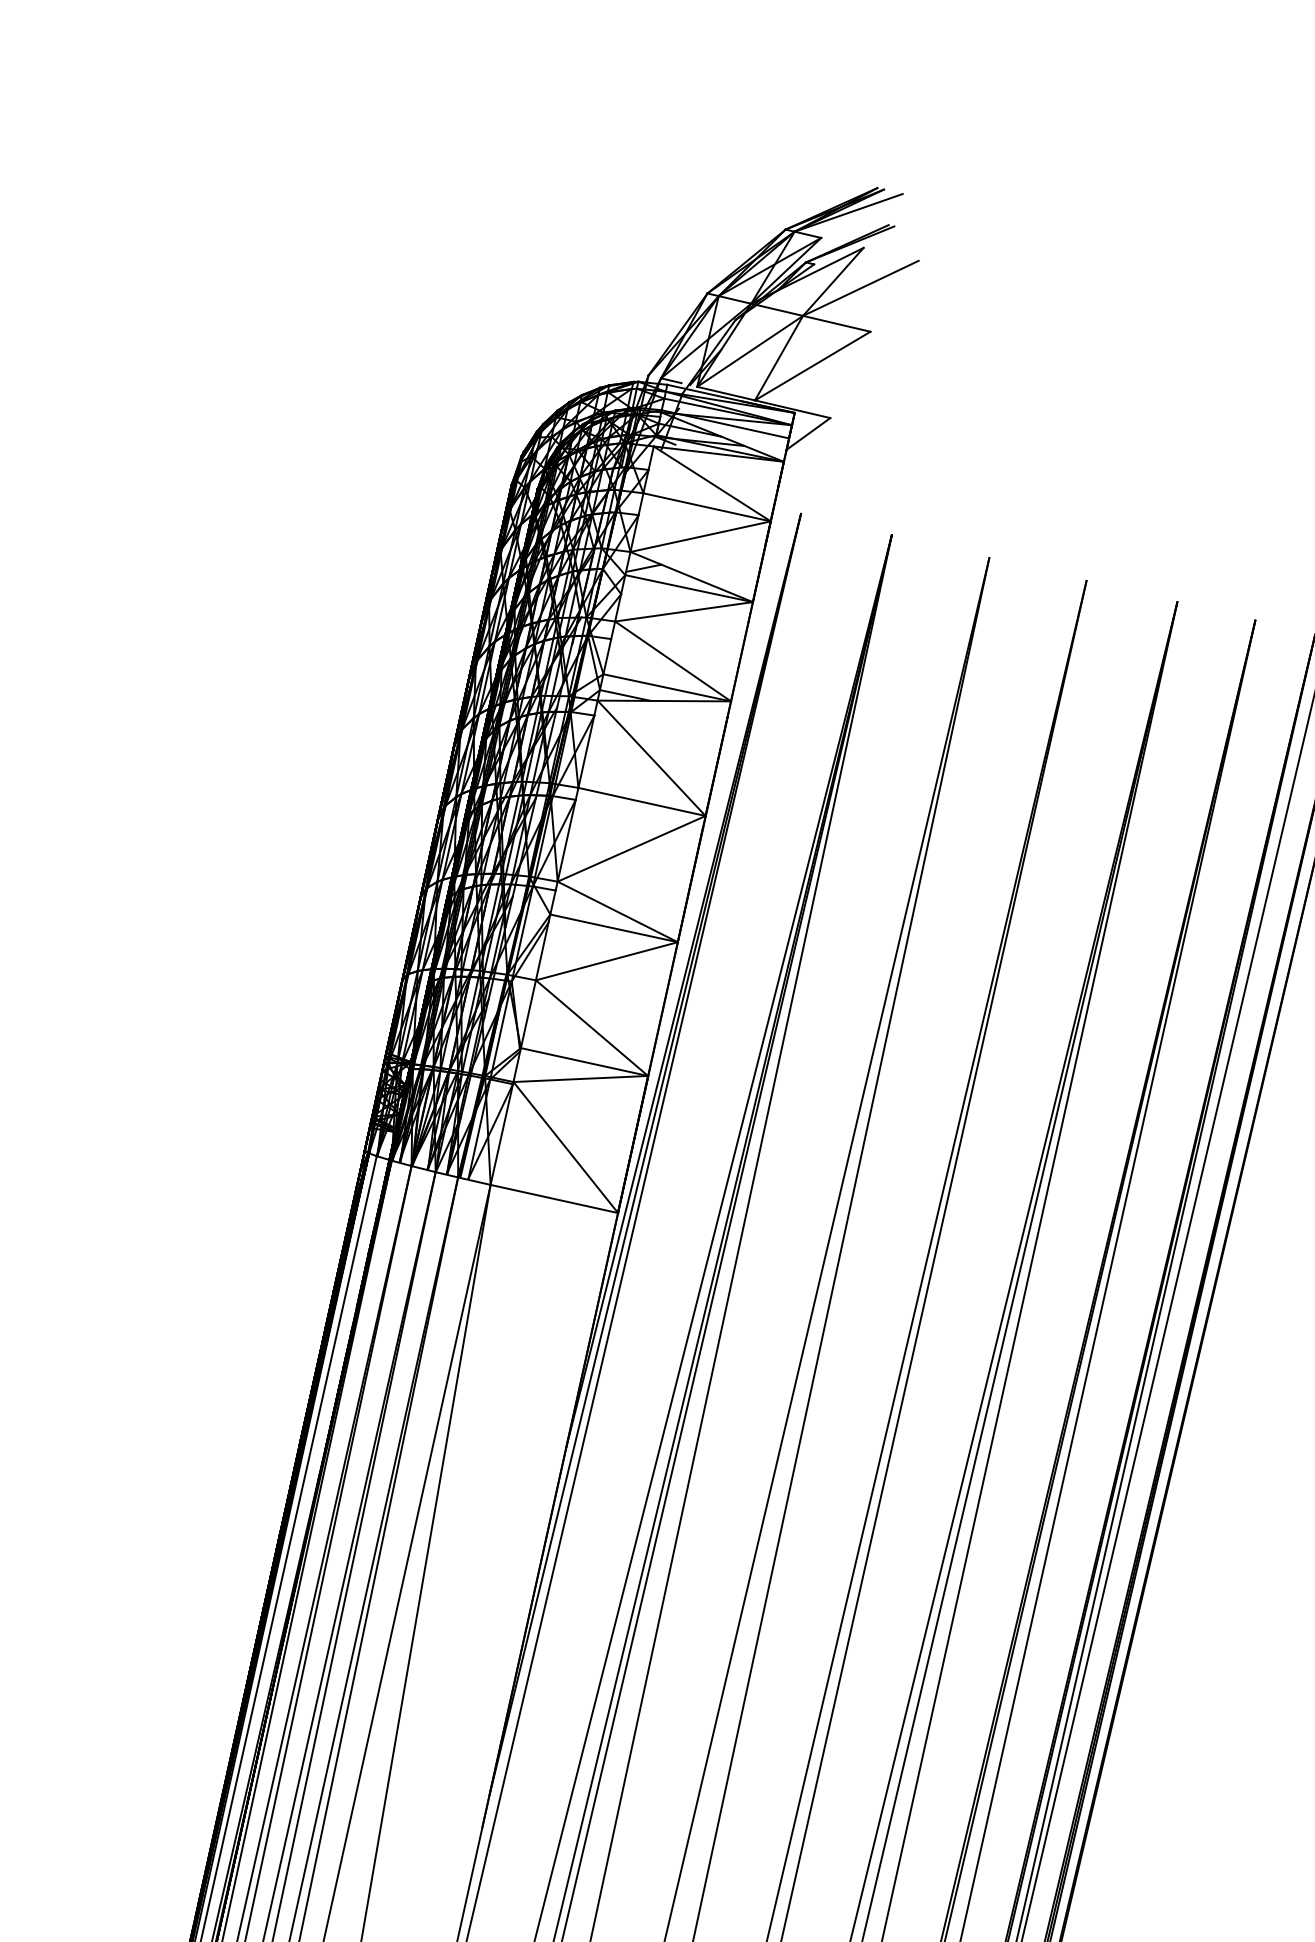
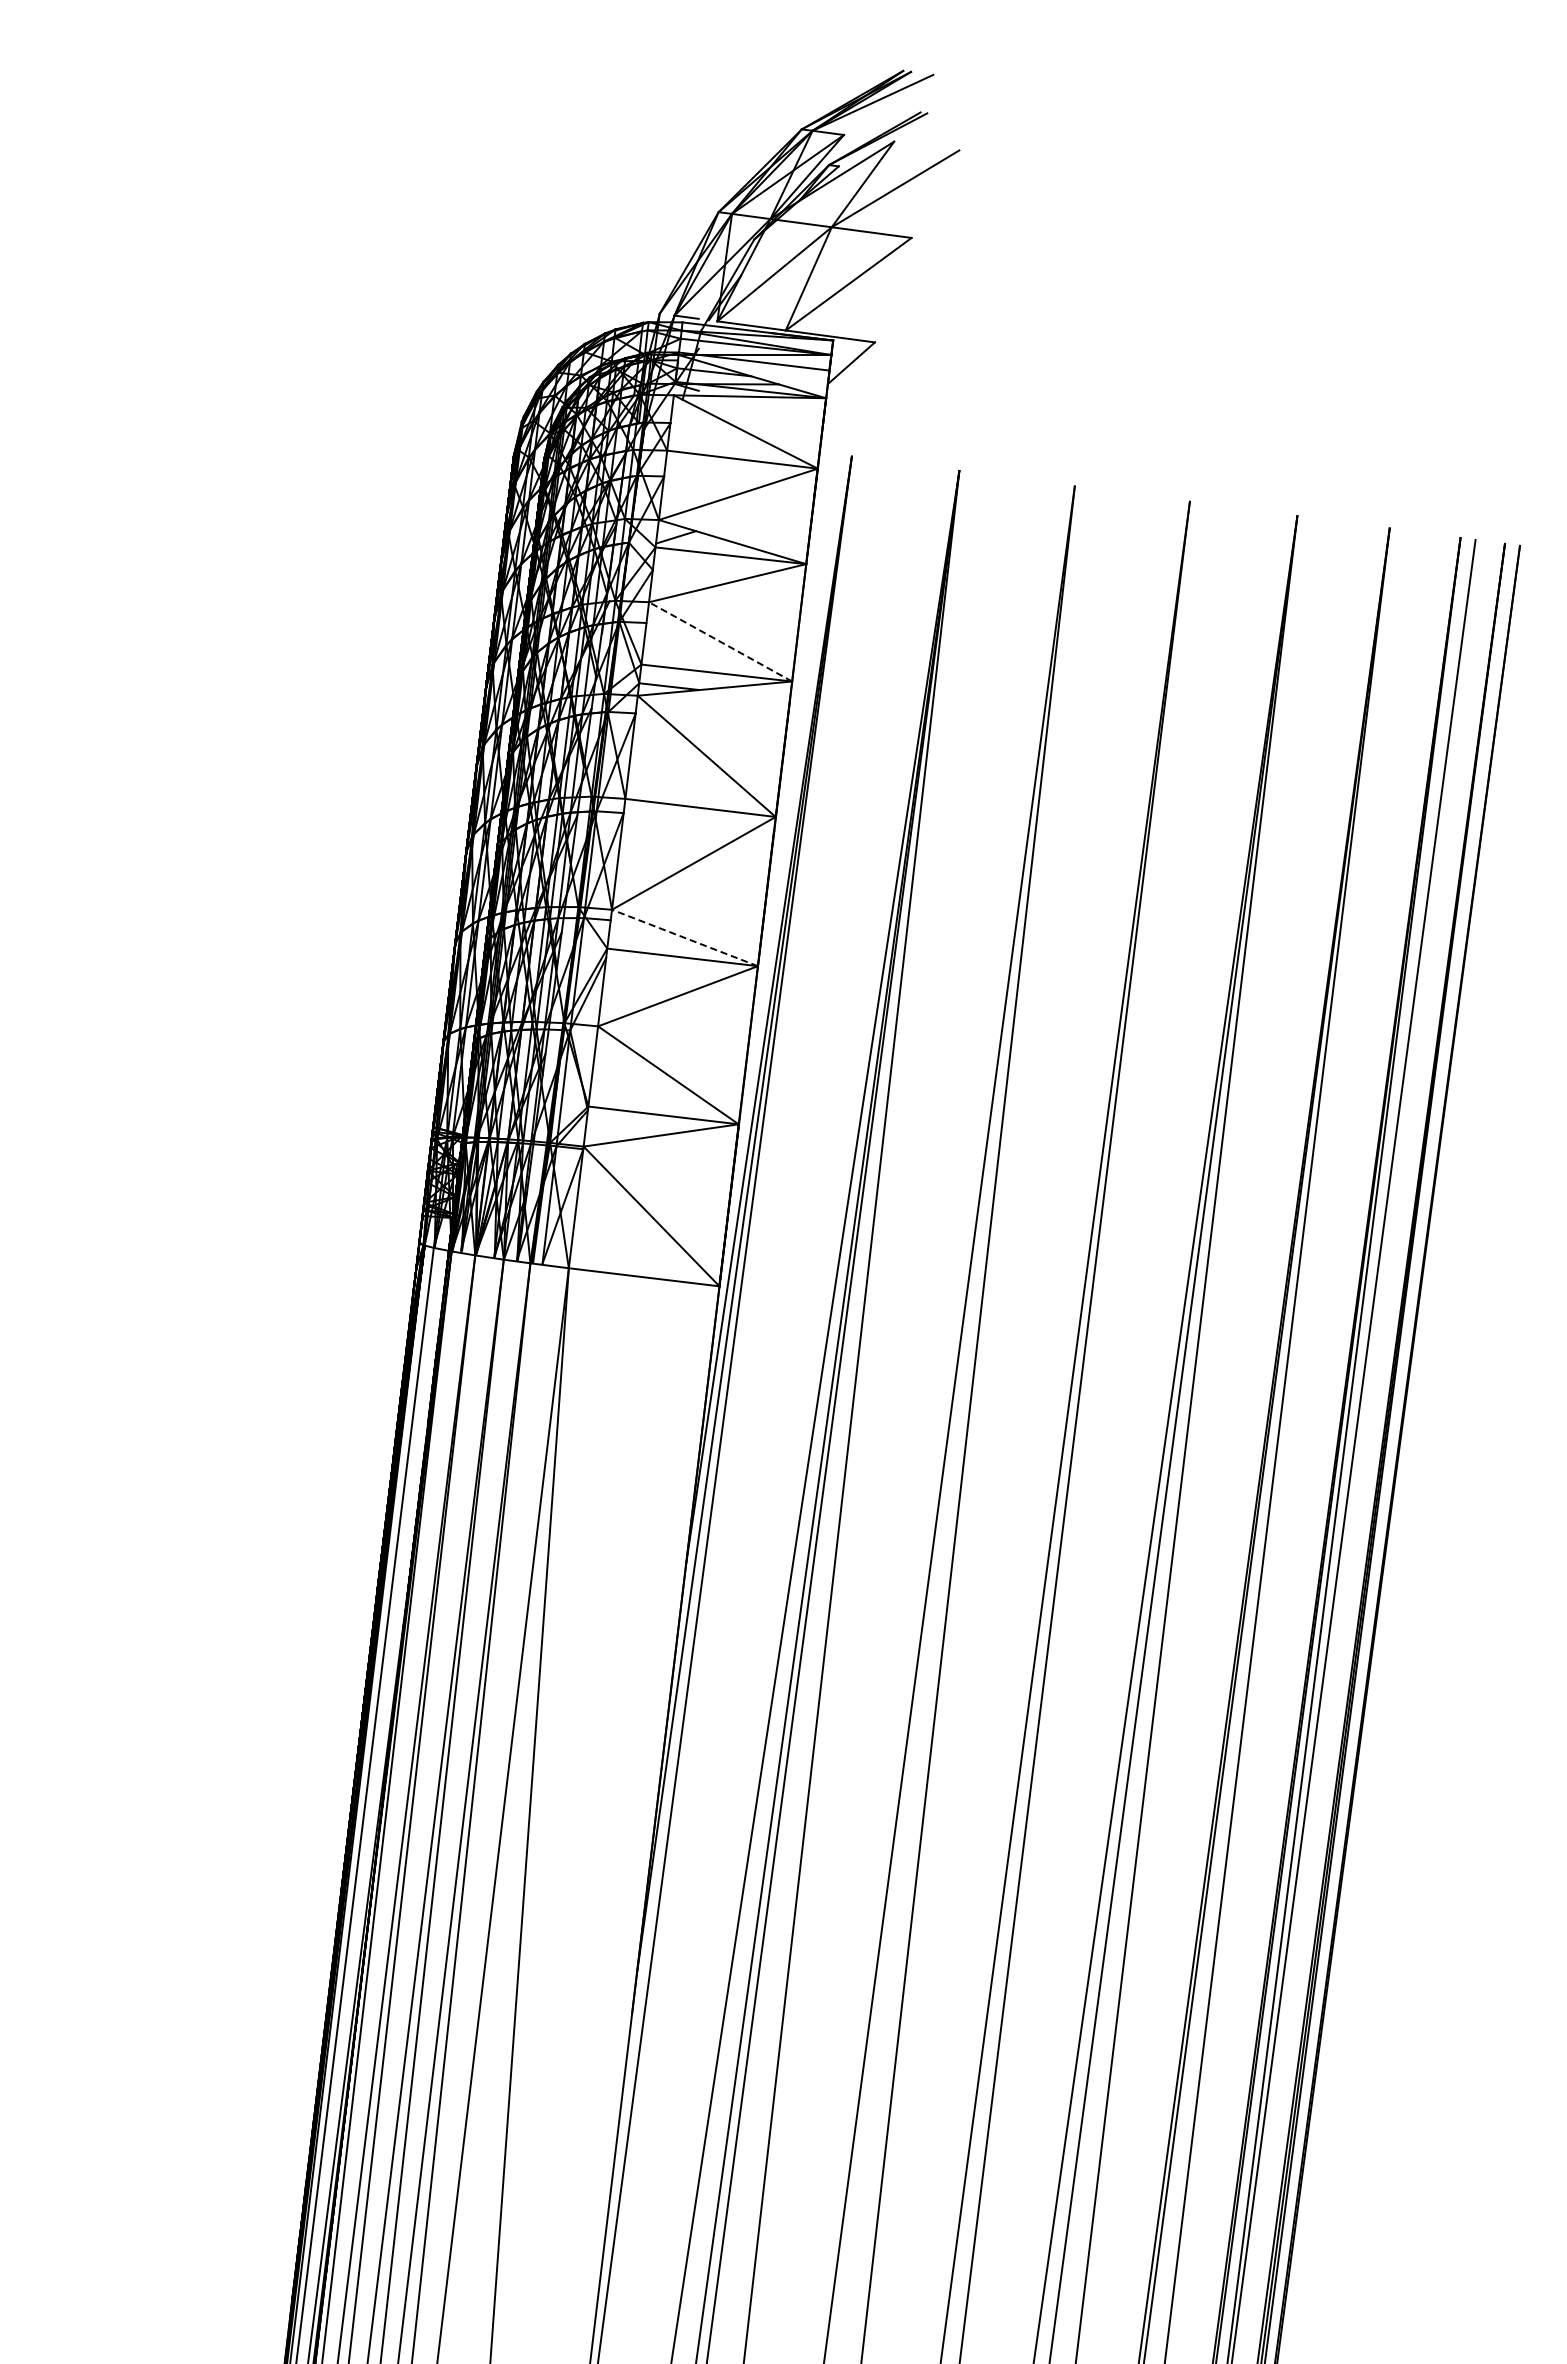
line: (673, 661) -> (720, 641), solid -> dashed
line: (617, 911) -> (684, 937), solid -> dashed

